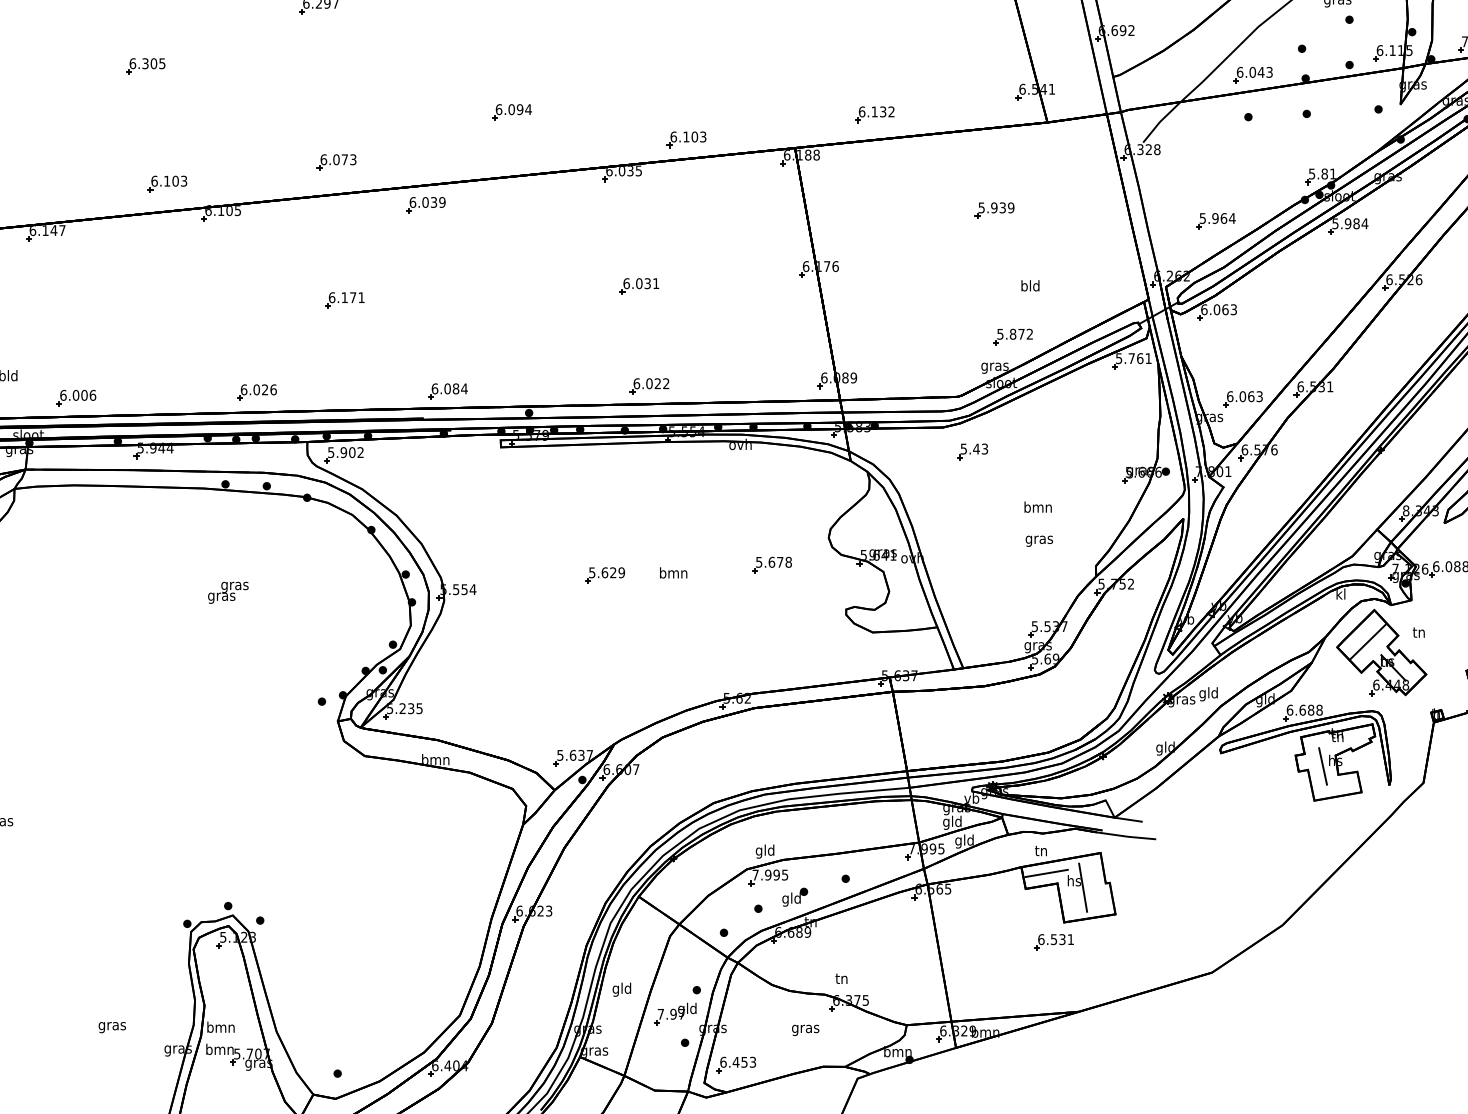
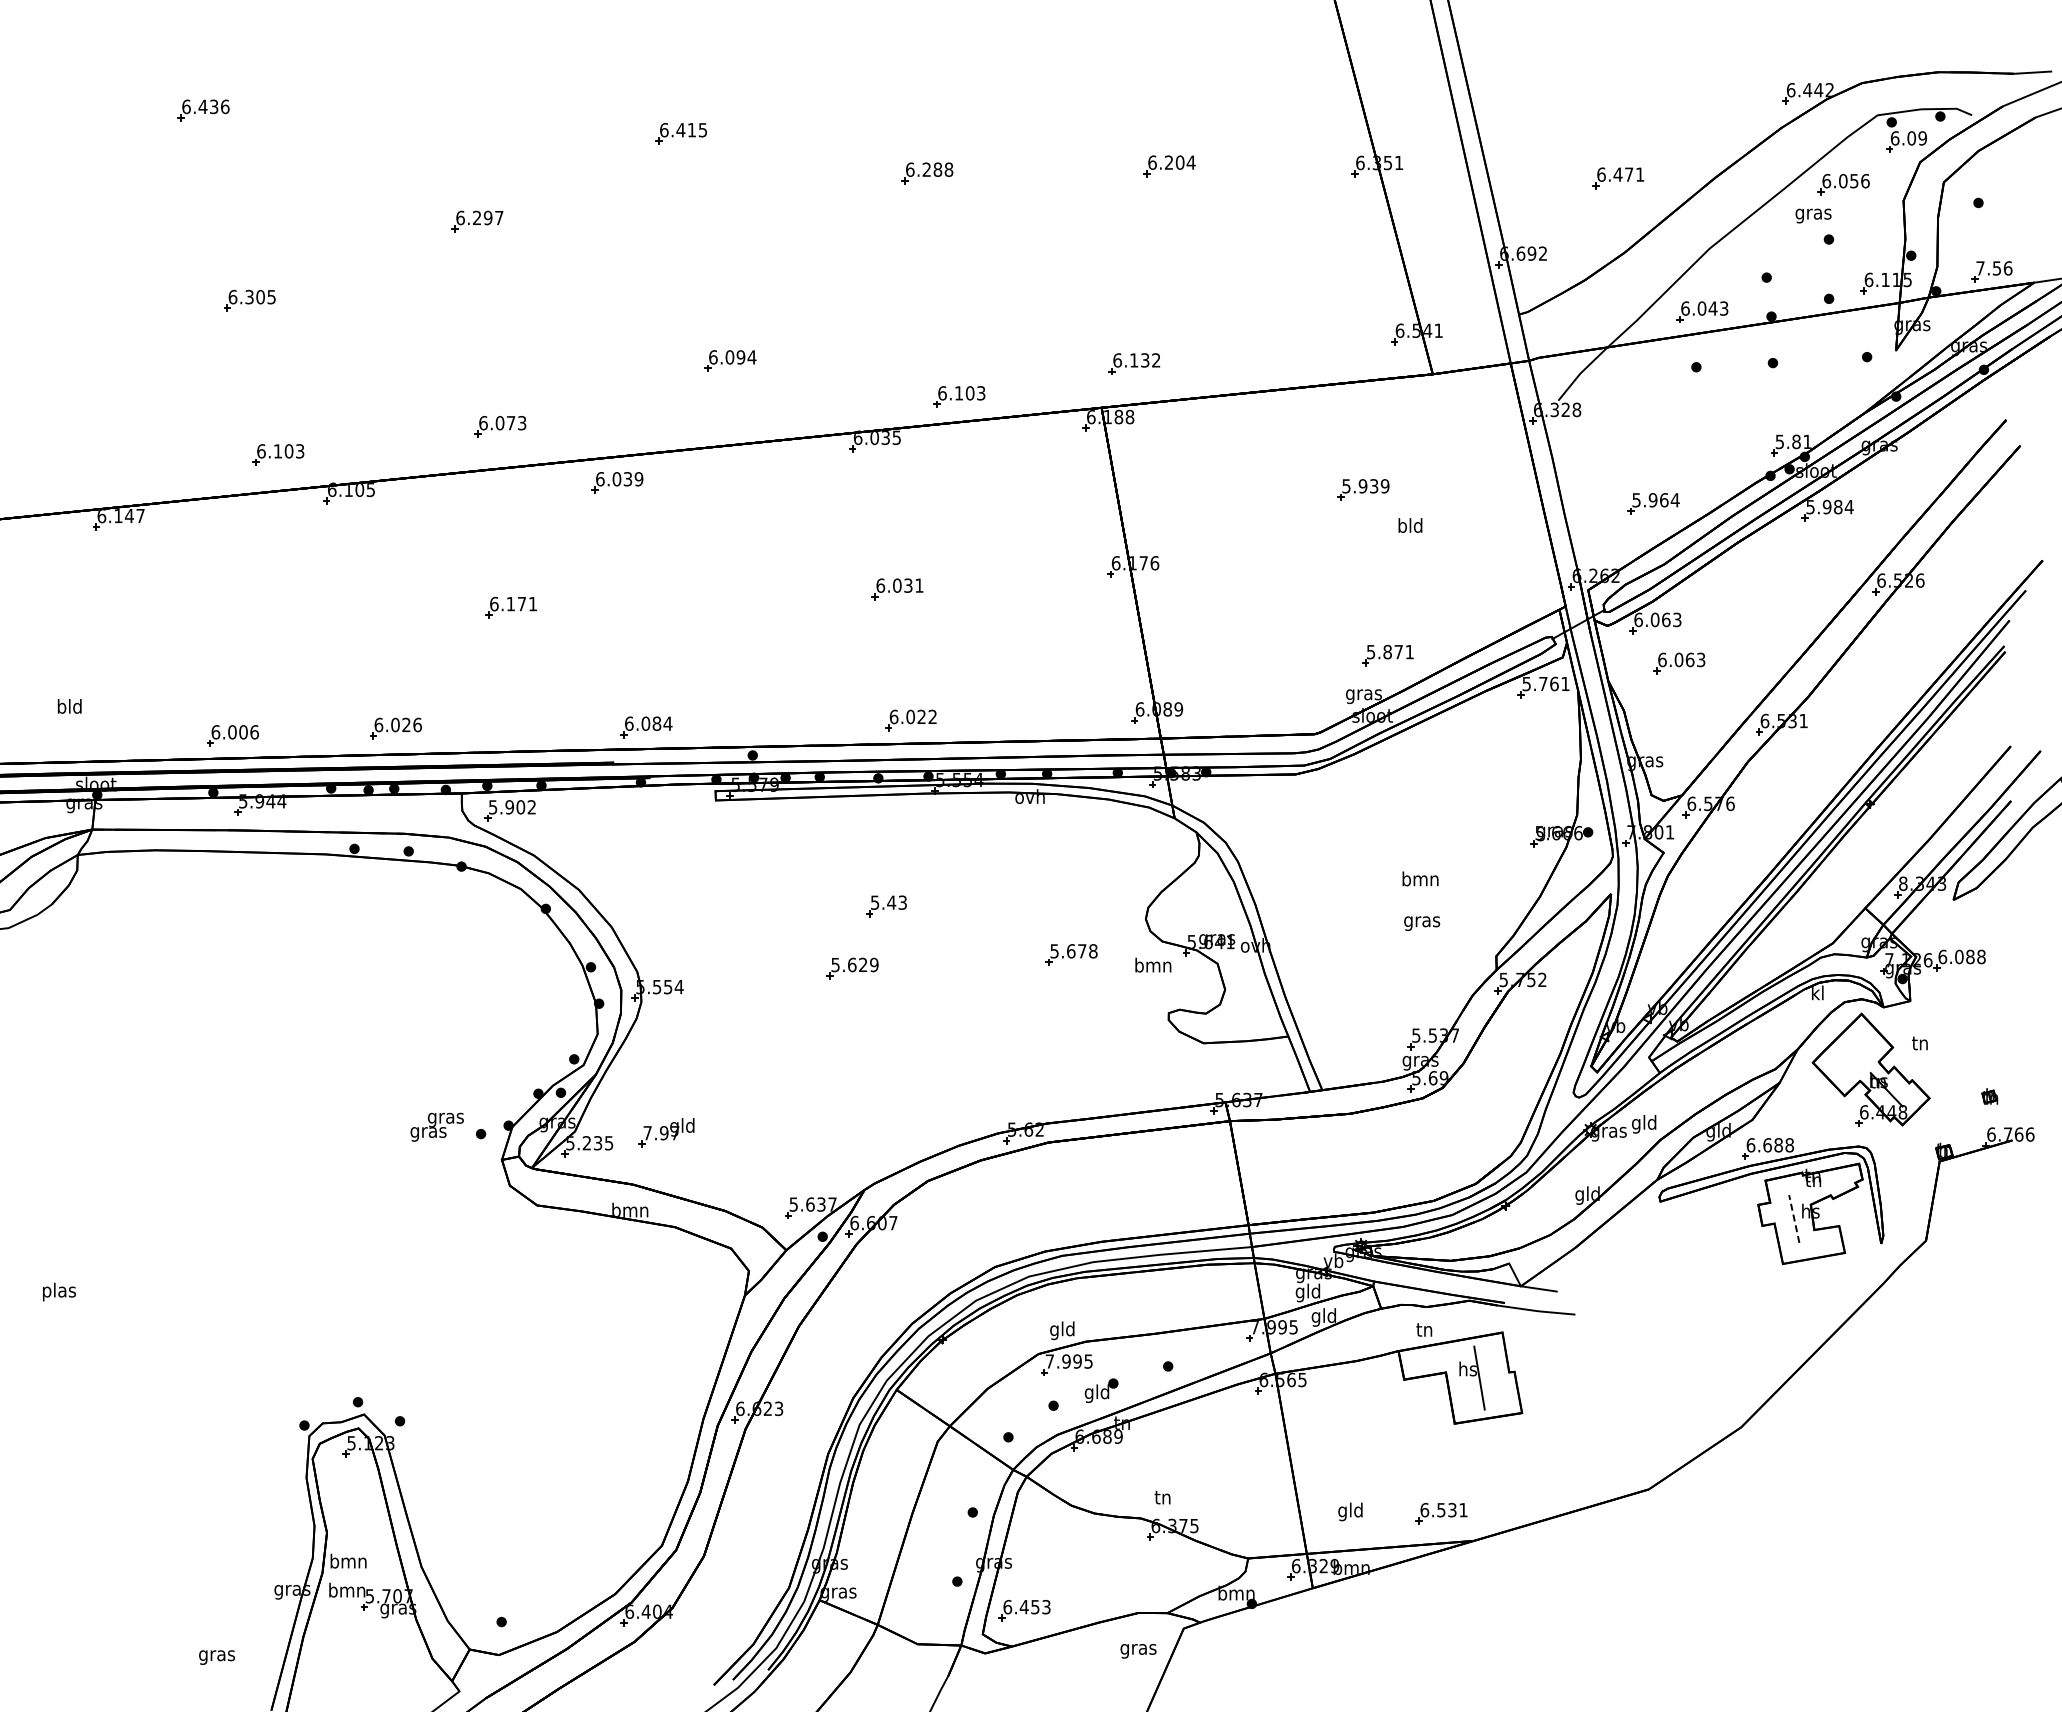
part: (874, 114) -> (1134, 363), moved
text: (1030, 285) -> (1410, 525), moved
text: (1029, 333) -> (1409, 651), 5.872 -> 5.871
part: (76, 397) -> (232, 735), moved
part: (1243, 399) -> (1679, 663), moved
part: (972, 451) -> (886, 906), moved
text: (673, 572) -> (1153, 964), moved
text: (227, 592) -> (436, 1126), moved
line: (1368, 641) -> (1853, 1055), removed
line: (1323, 766) -> (1794, 1218), solid -> dashed
line: (1046, 873) -> (1431, 1359), removed
part: (1054, 942) -> (1441, 1513), moved
text: (621, 989) -> (1350, 1511), moved
part: (675, 1013) -> (666, 1132), moved
text: (111, 1027) -> (216, 1657), moved
text: (805, 1030) -> (1138, 1651), moved

